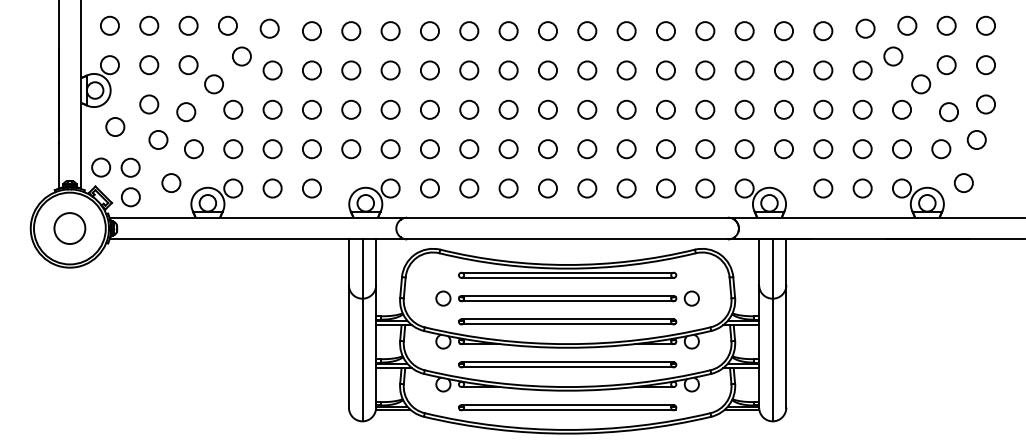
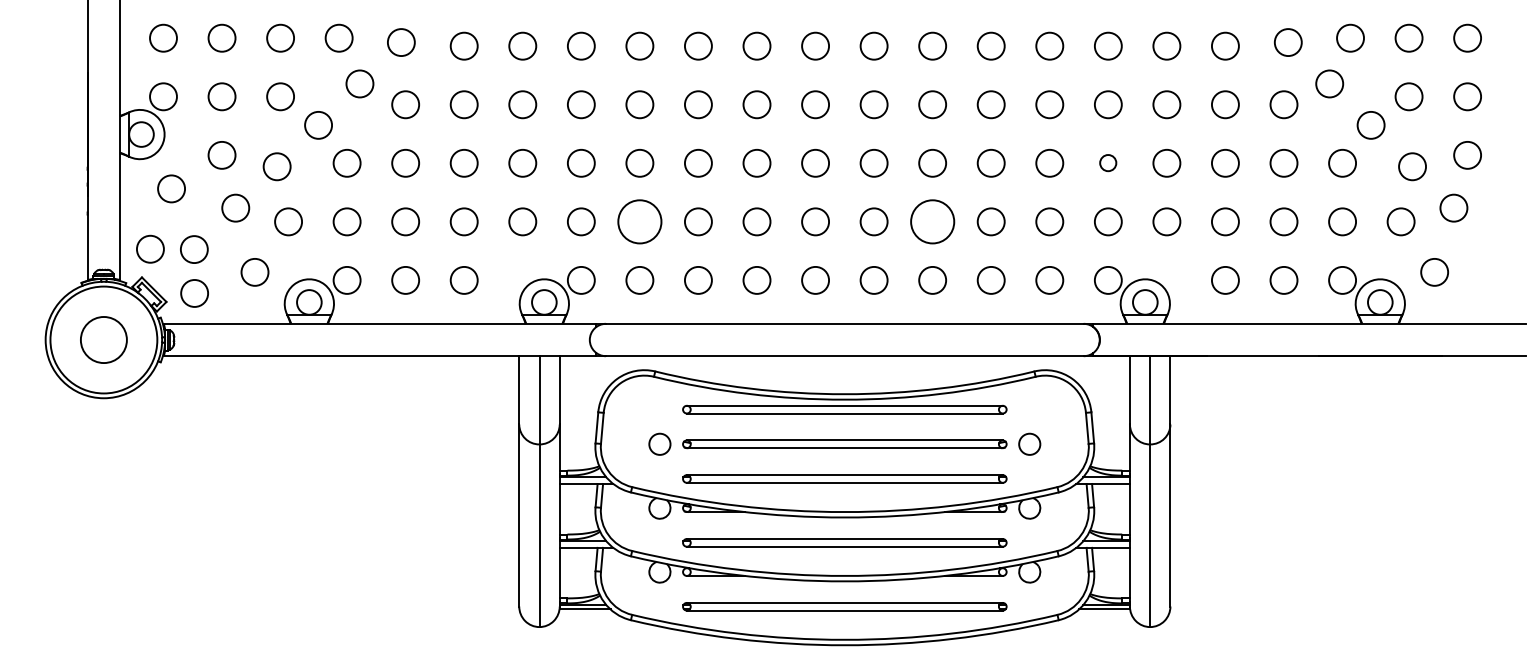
circle: (744, 109) -> (1108, 162), size x0.6
circle: (429, 149) -> (639, 222), size x1.6
circle: (626, 149) -> (932, 222), size x1.6

